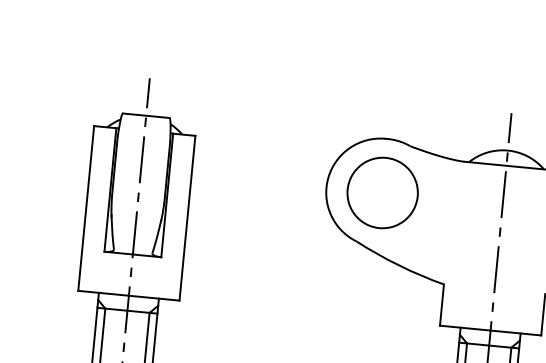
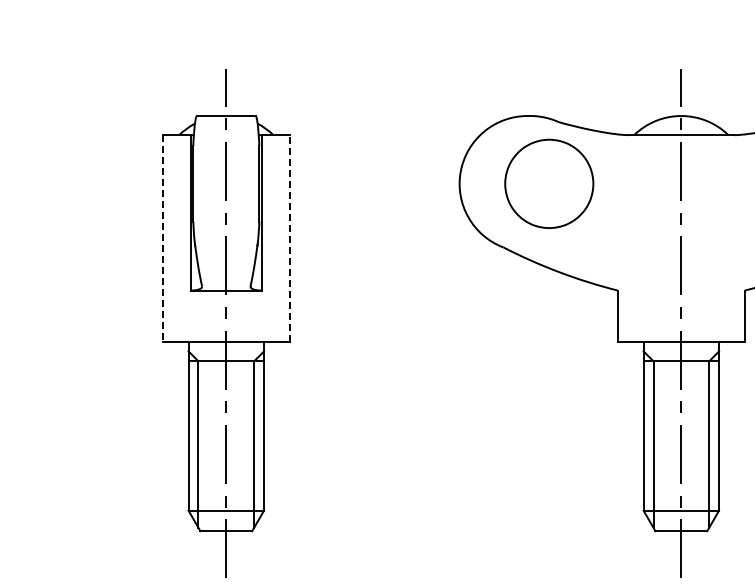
part: (382, 192) -> (549, 183), moved
line: (86, 208) -> (162, 238), solid -> dashed
line: (187, 217) -> (289, 238), solid -> dashed

